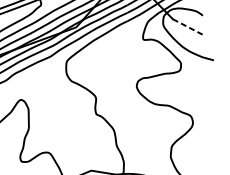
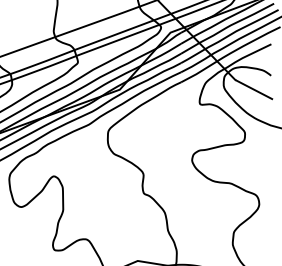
line: (188, 27) -> (254, 89), dashed -> solid

